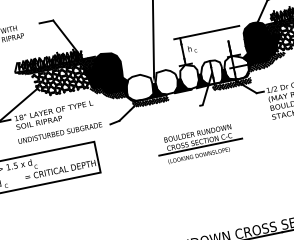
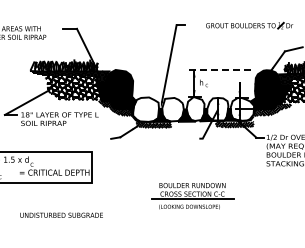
line: (207, 32) -> (221, 70), solid -> dashed
text: (59, 132) -> (61, 214), moved
part: (200, 144) -> (192, 196), moved

